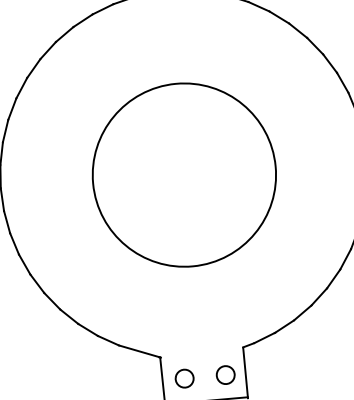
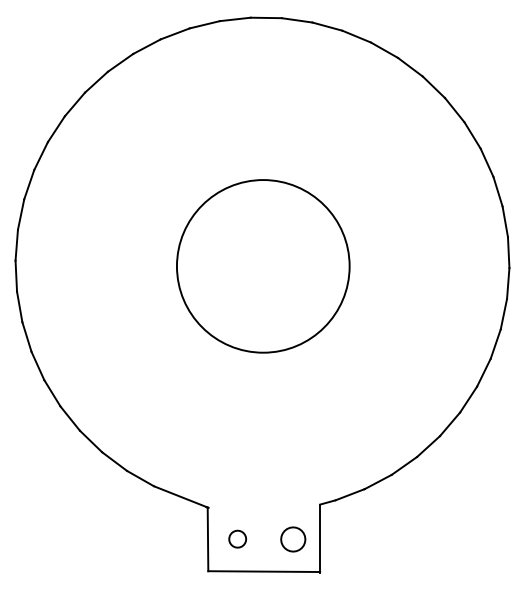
circle: (184, 175) -> (263, 266), size x0.7
part: (184, 378) -> (237, 539), size x0.7

